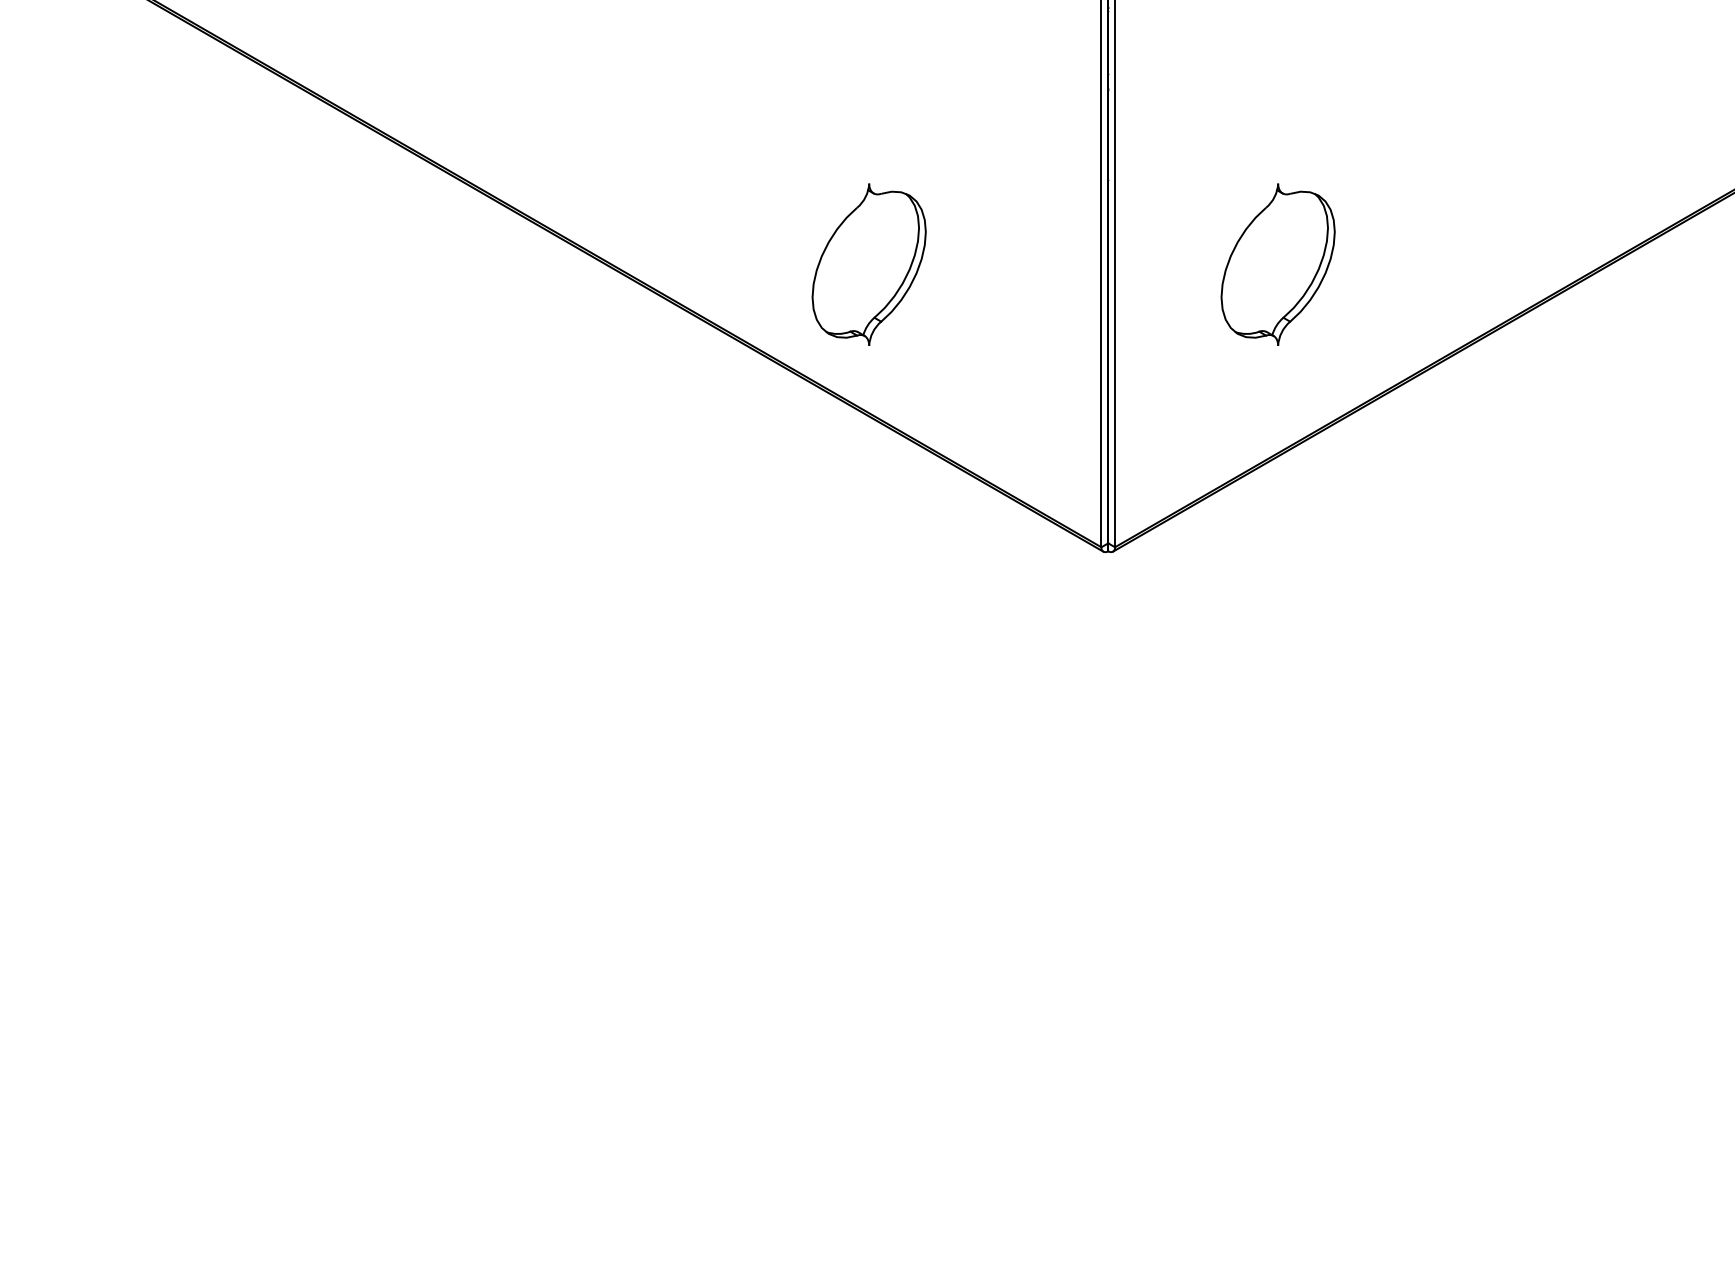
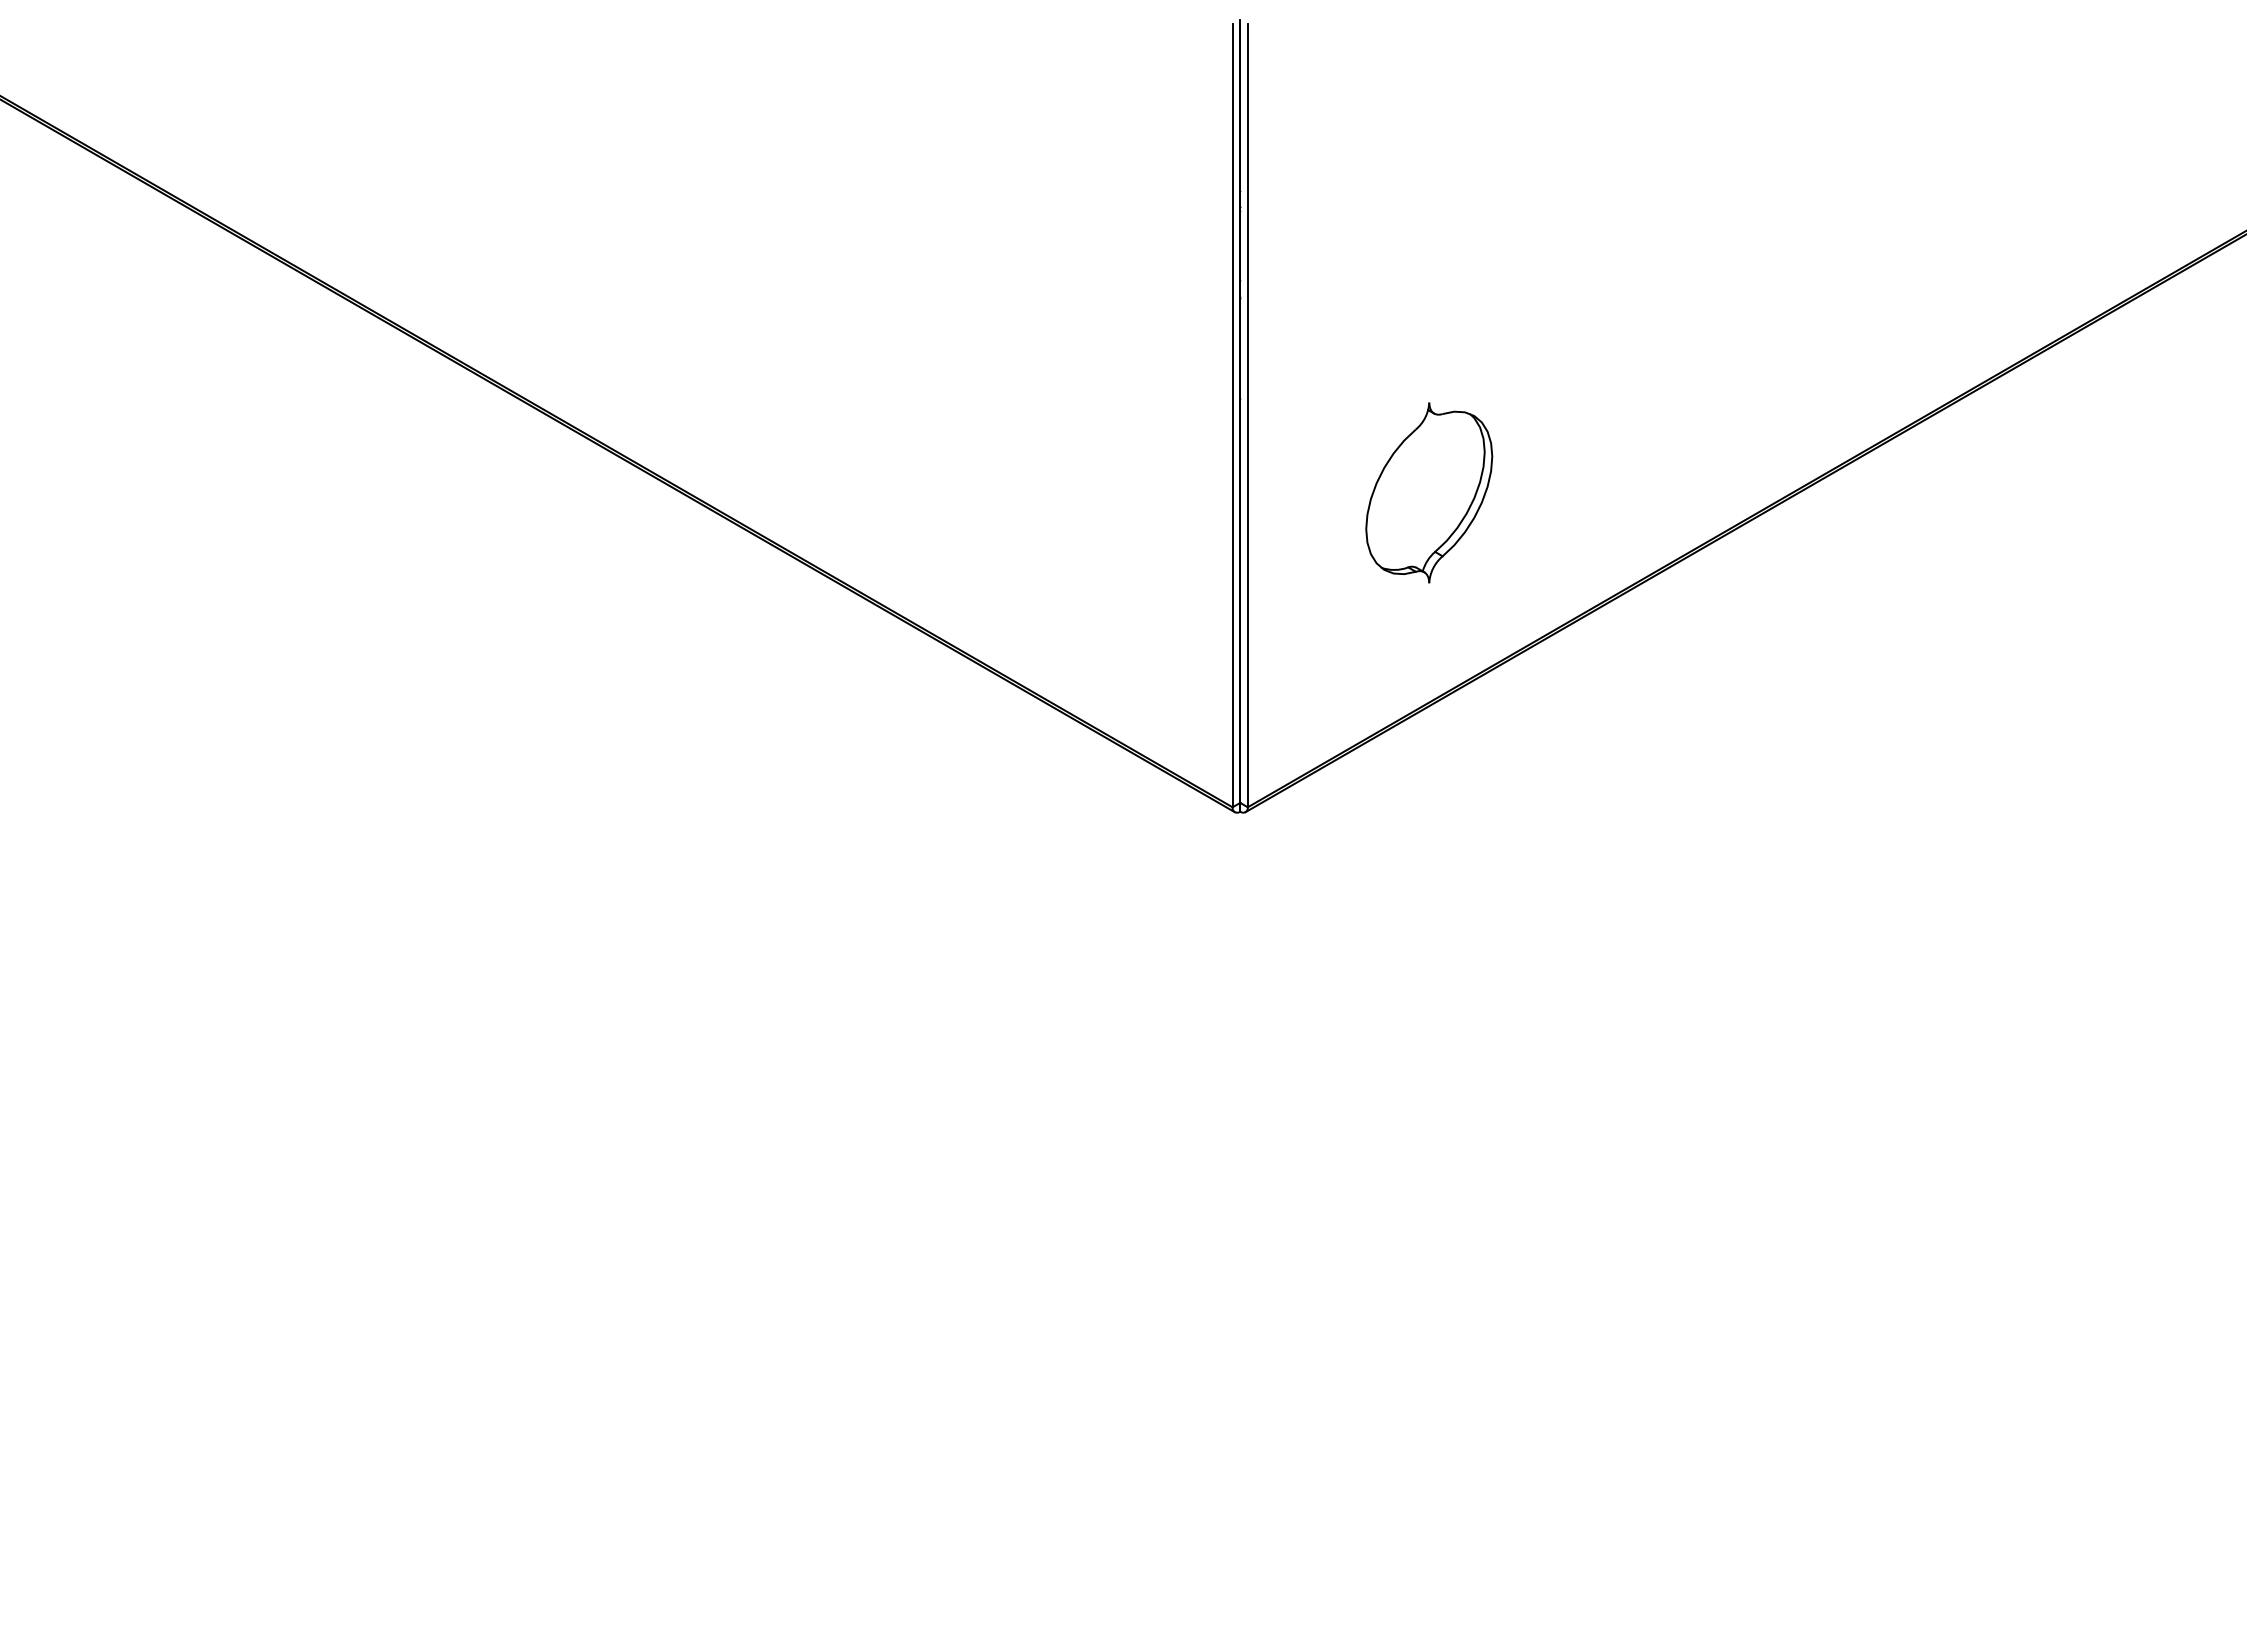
part: (869, 264) -> (974, 492), removed

